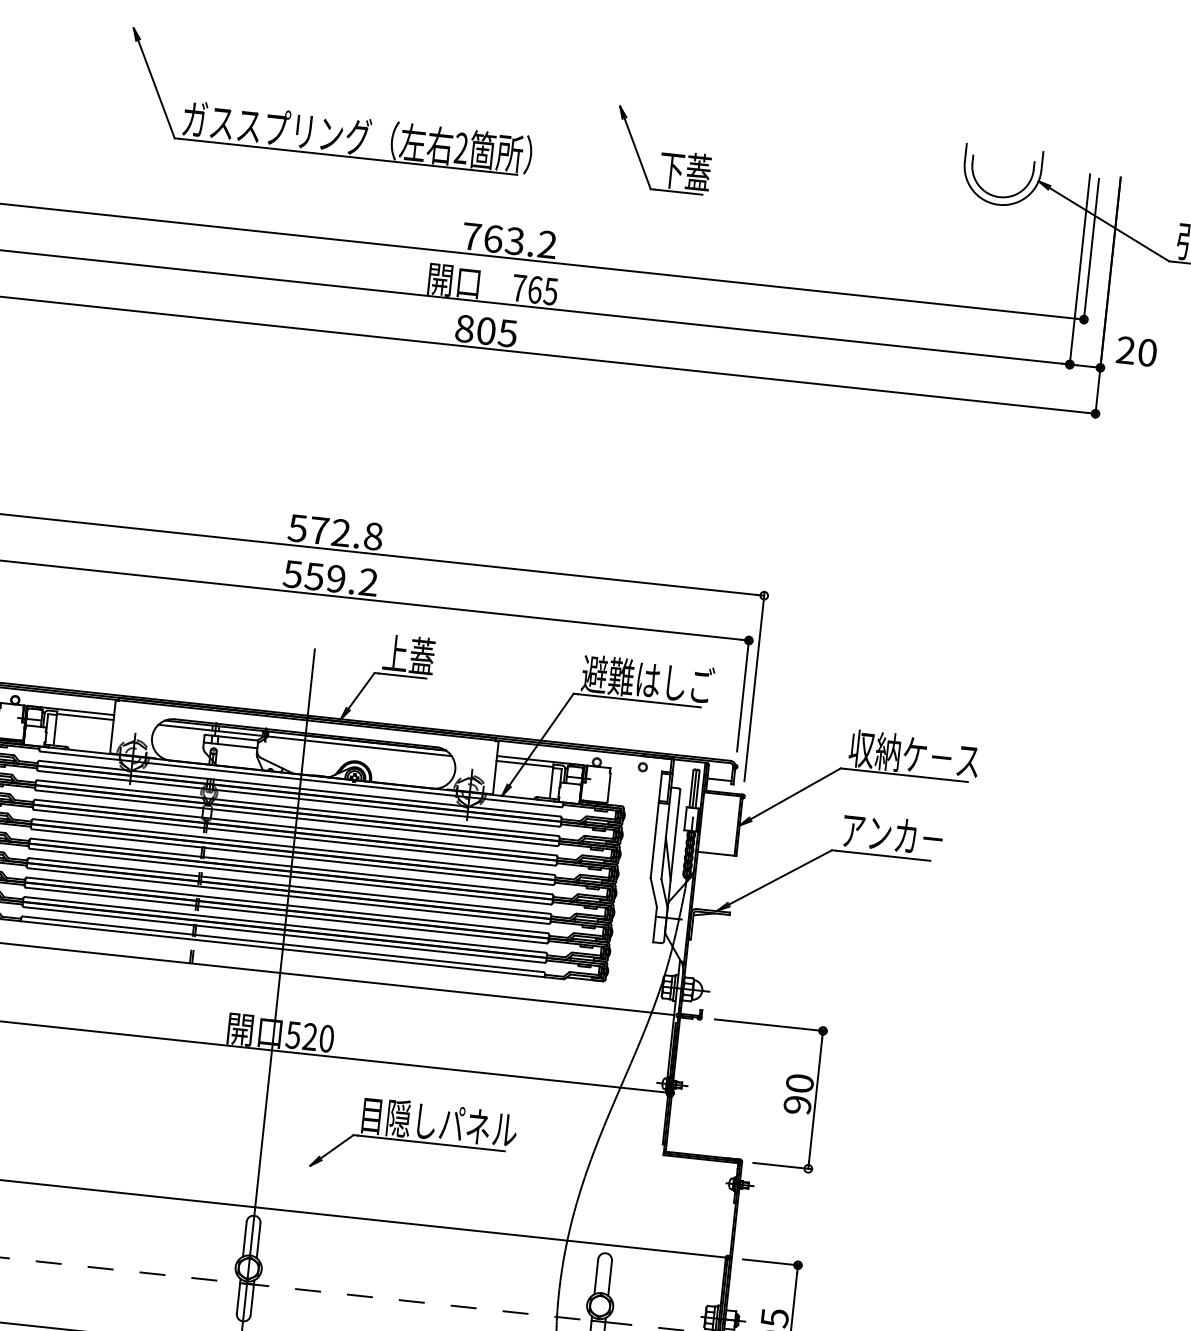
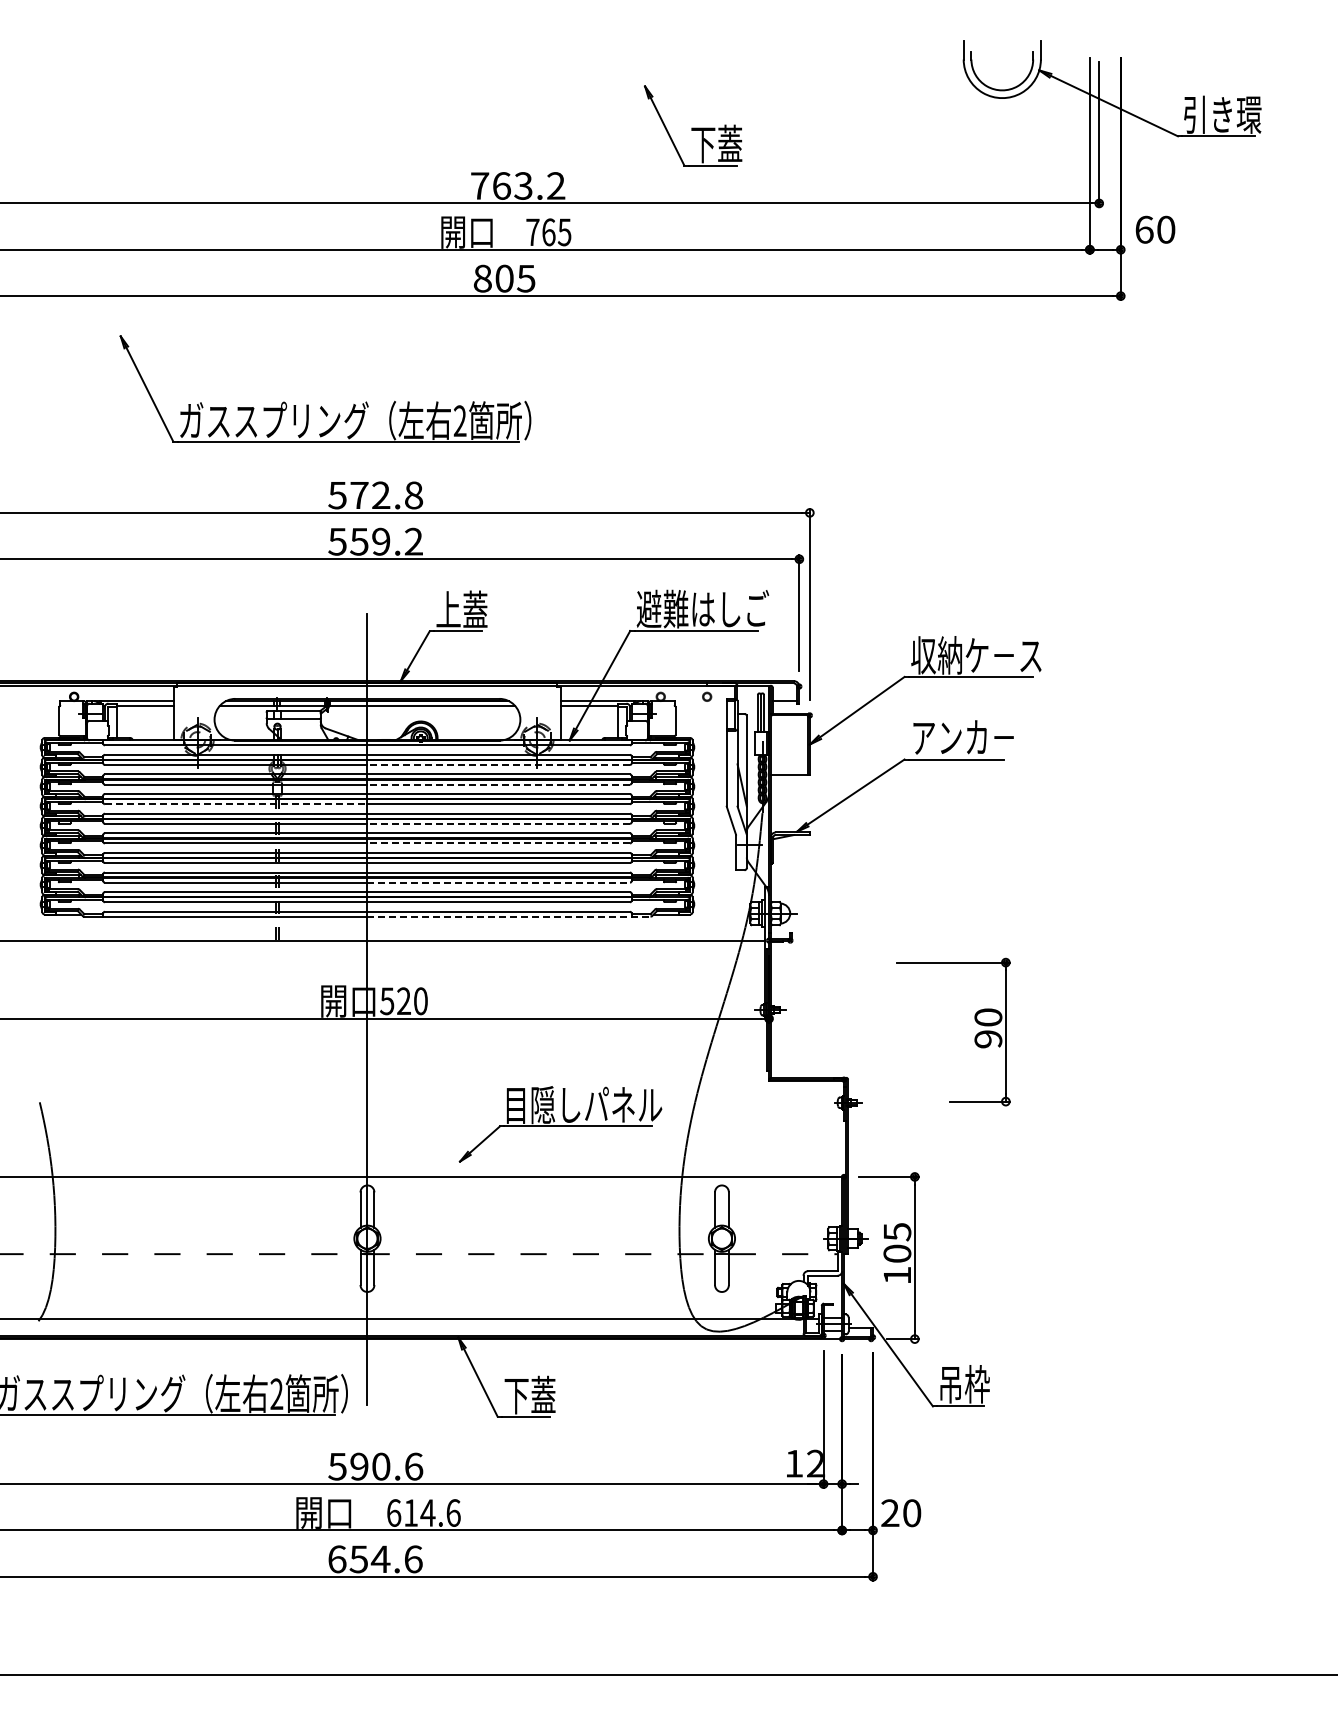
part: (326, 119) -> (322, 406), moved
part: (663, 150) -> (692, 125), moved
text: (1126, 350) -> (1144, 229), 20 -> 60
line: (428, 813) -> (498, 765), solid -> dashed
line: (164, 824) -> (236, 804), solid -> dashed
line: (426, 832) -> (498, 784), solid -> dashed
line: (422, 870) -> (498, 823), solid -> dashed
line: (420, 890) -> (498, 843), solid -> dashed
line: (417, 929) -> (499, 882), solid -> dashed
line: (422, 963) -> (508, 916), solid -> dashed
part: (784, 1101) -> (974, 1037), moved
part: (413, 1139) -> (560, 1124), moved

